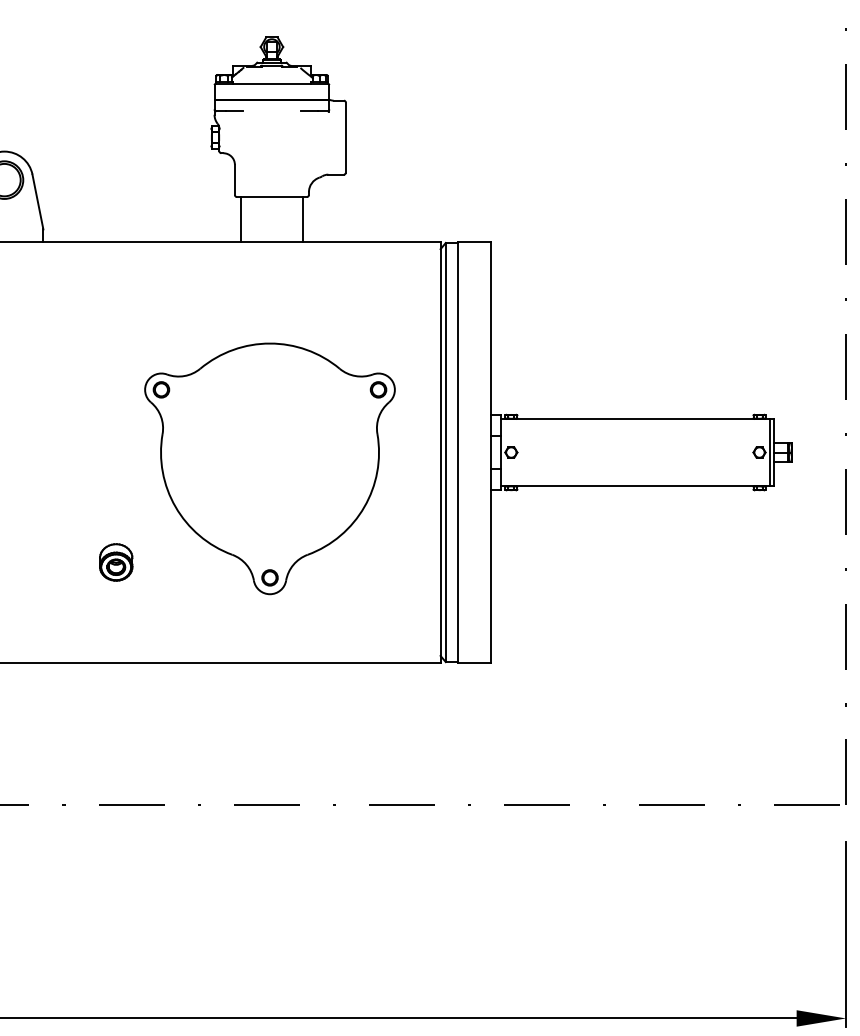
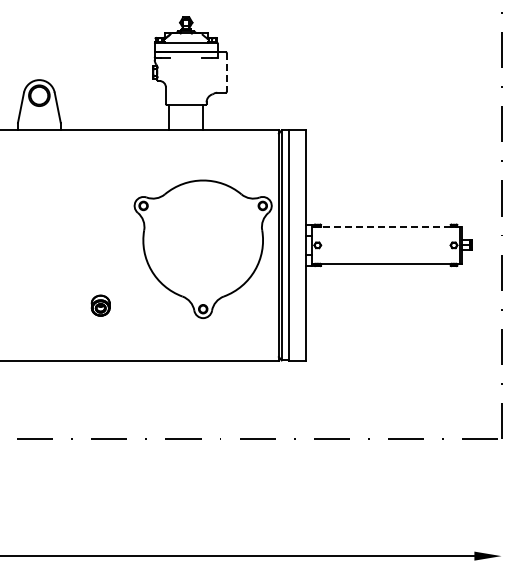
line: (345, 137) -> (226, 72), solid -> dashed
line: (636, 418) -> (386, 226), solid -> dashed
part: (268, 467) -> (202, 248), moved
line: (845, 933) -> (501, 509), removed

